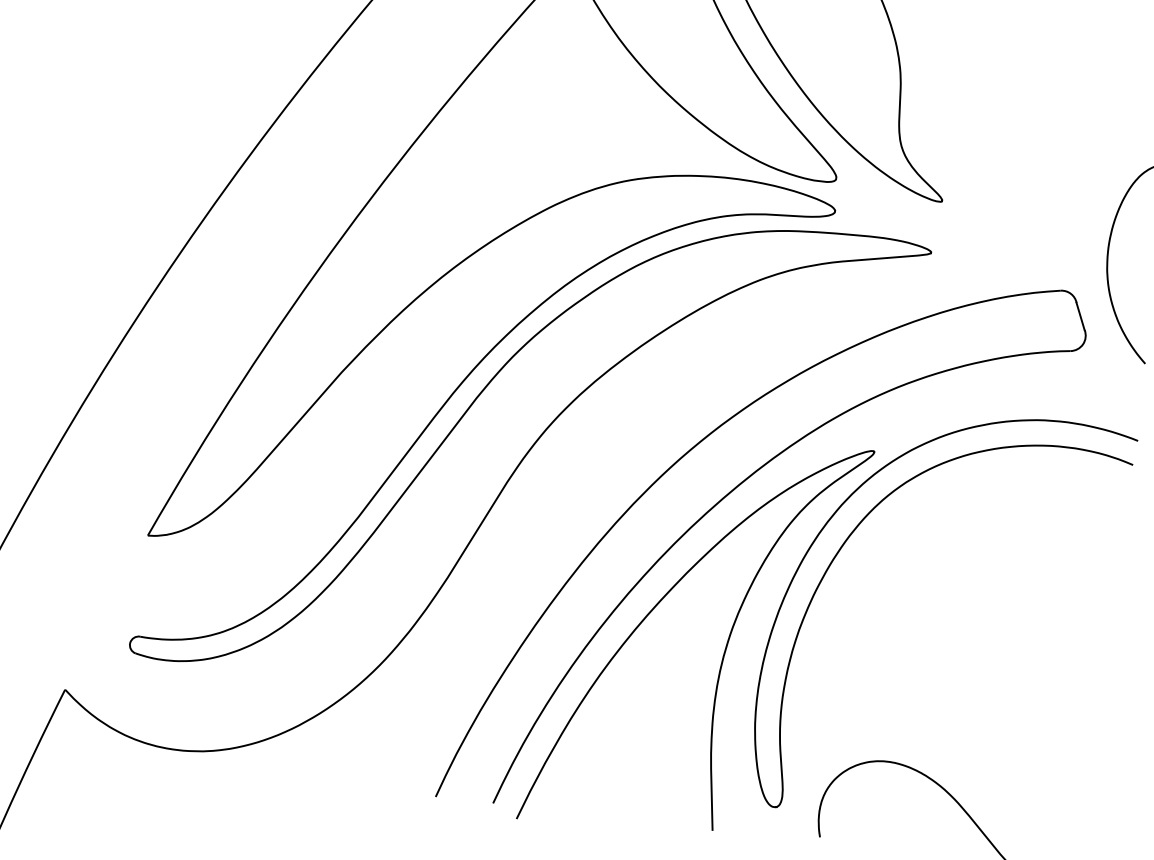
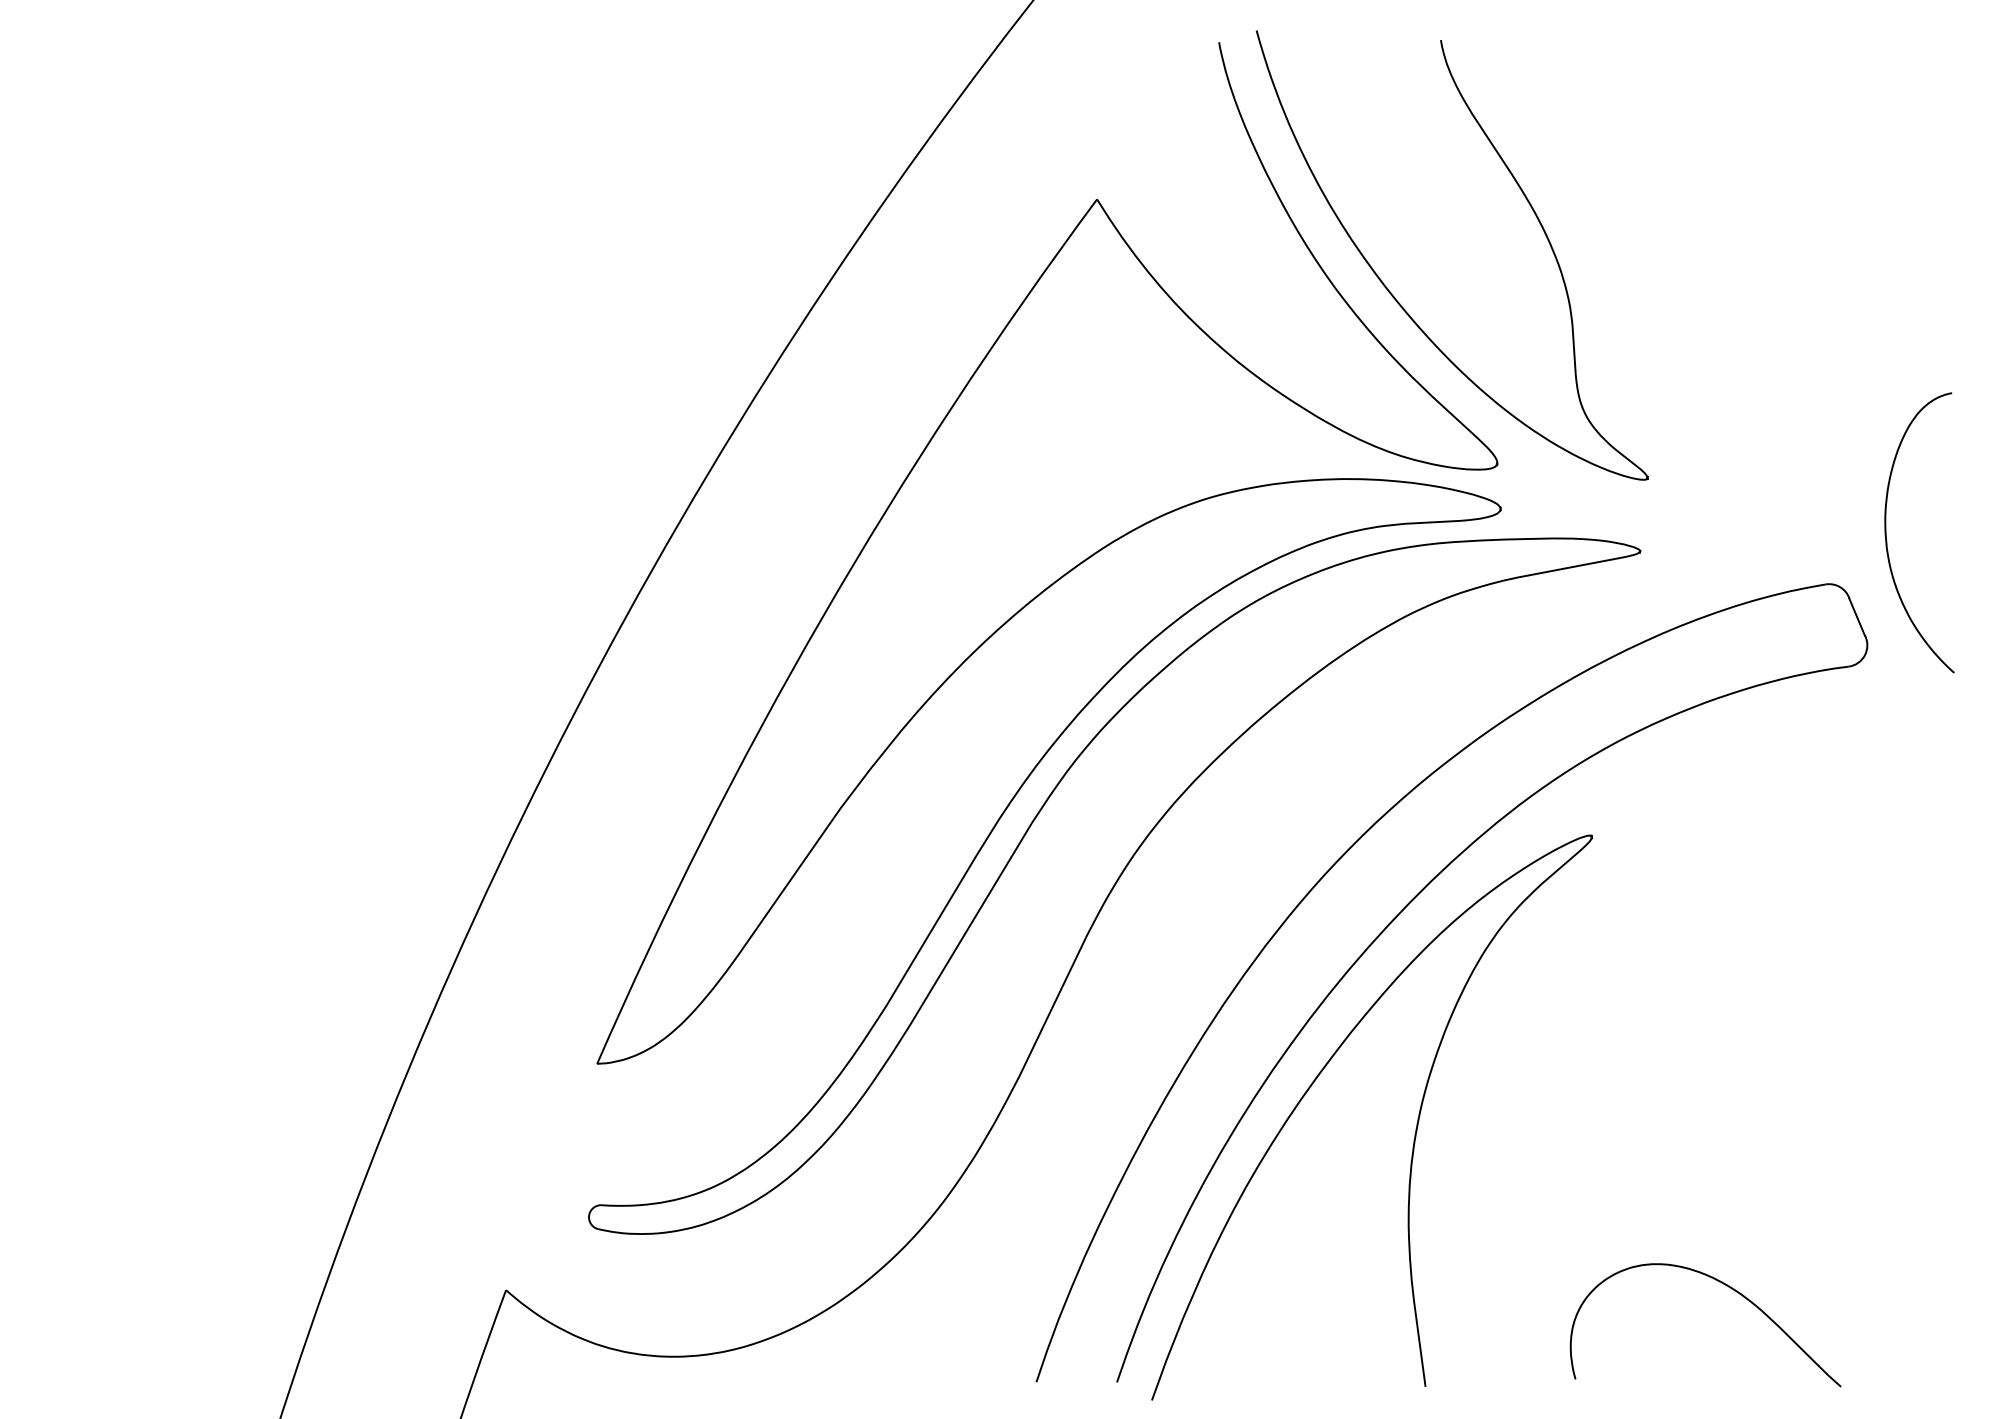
curve: (842, 547) -> (1562, 973), removed

